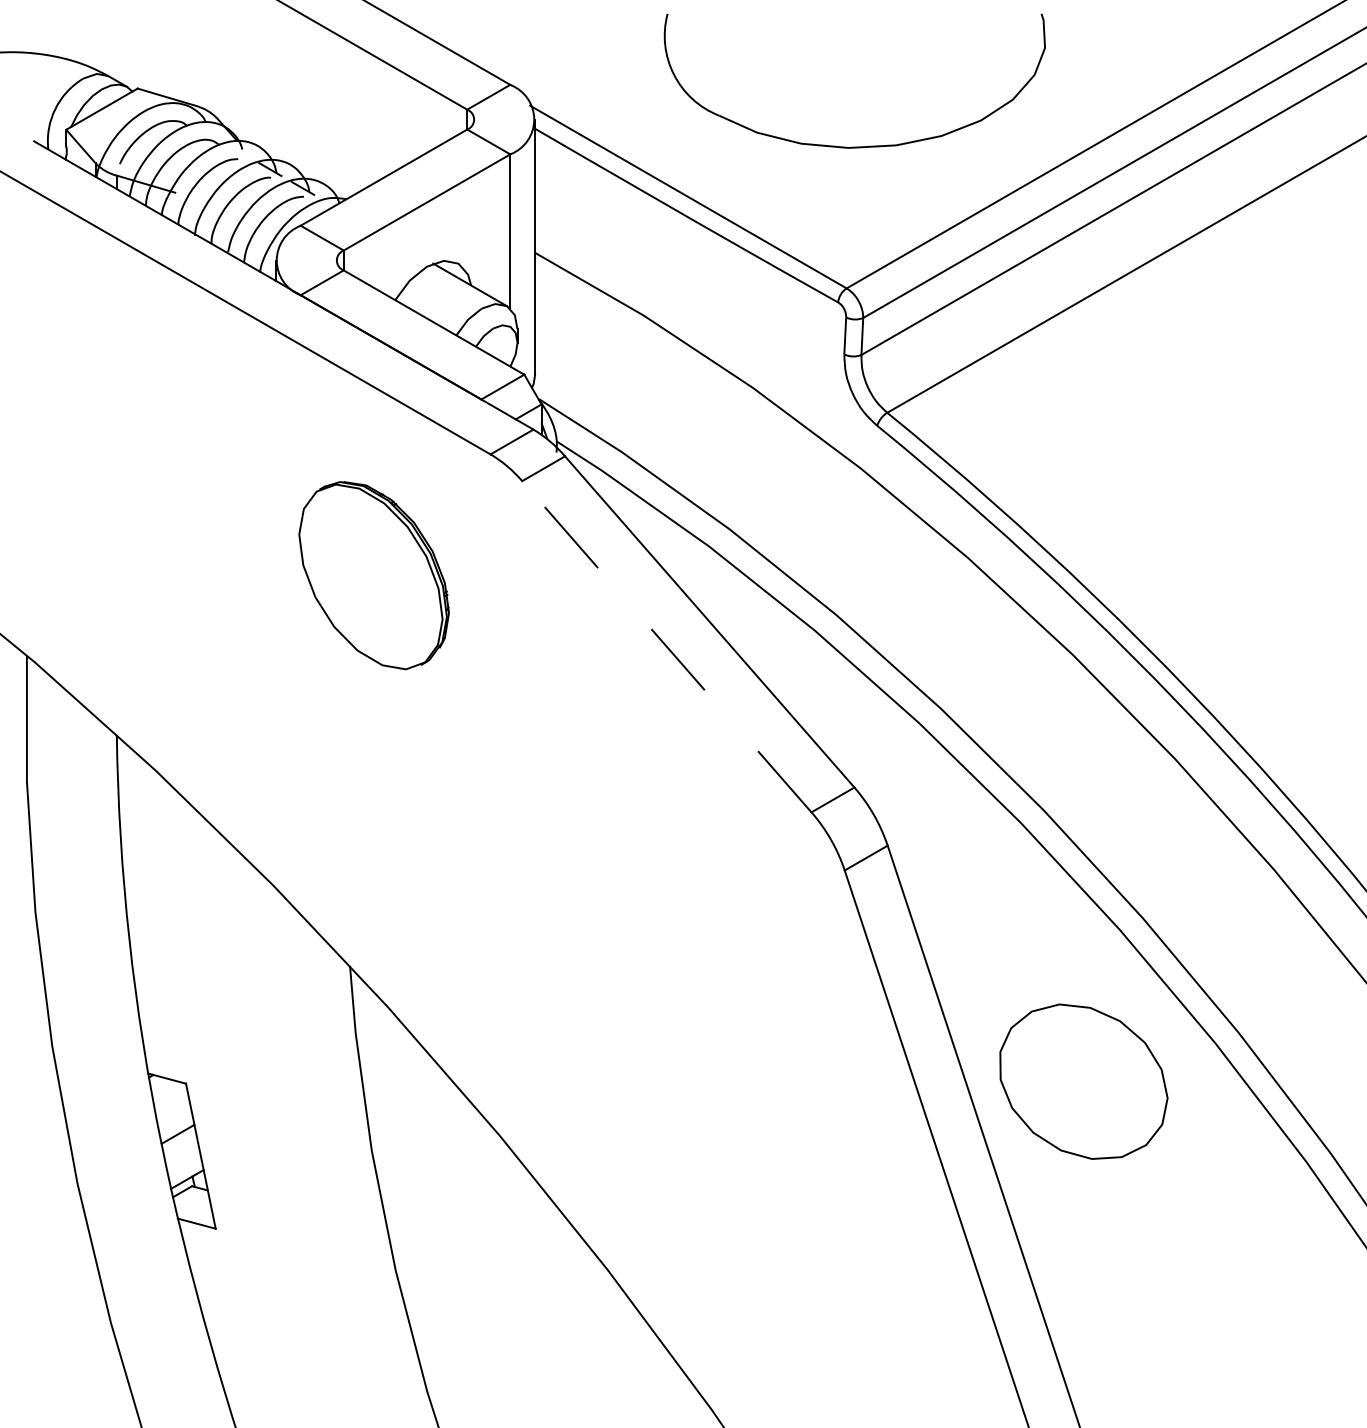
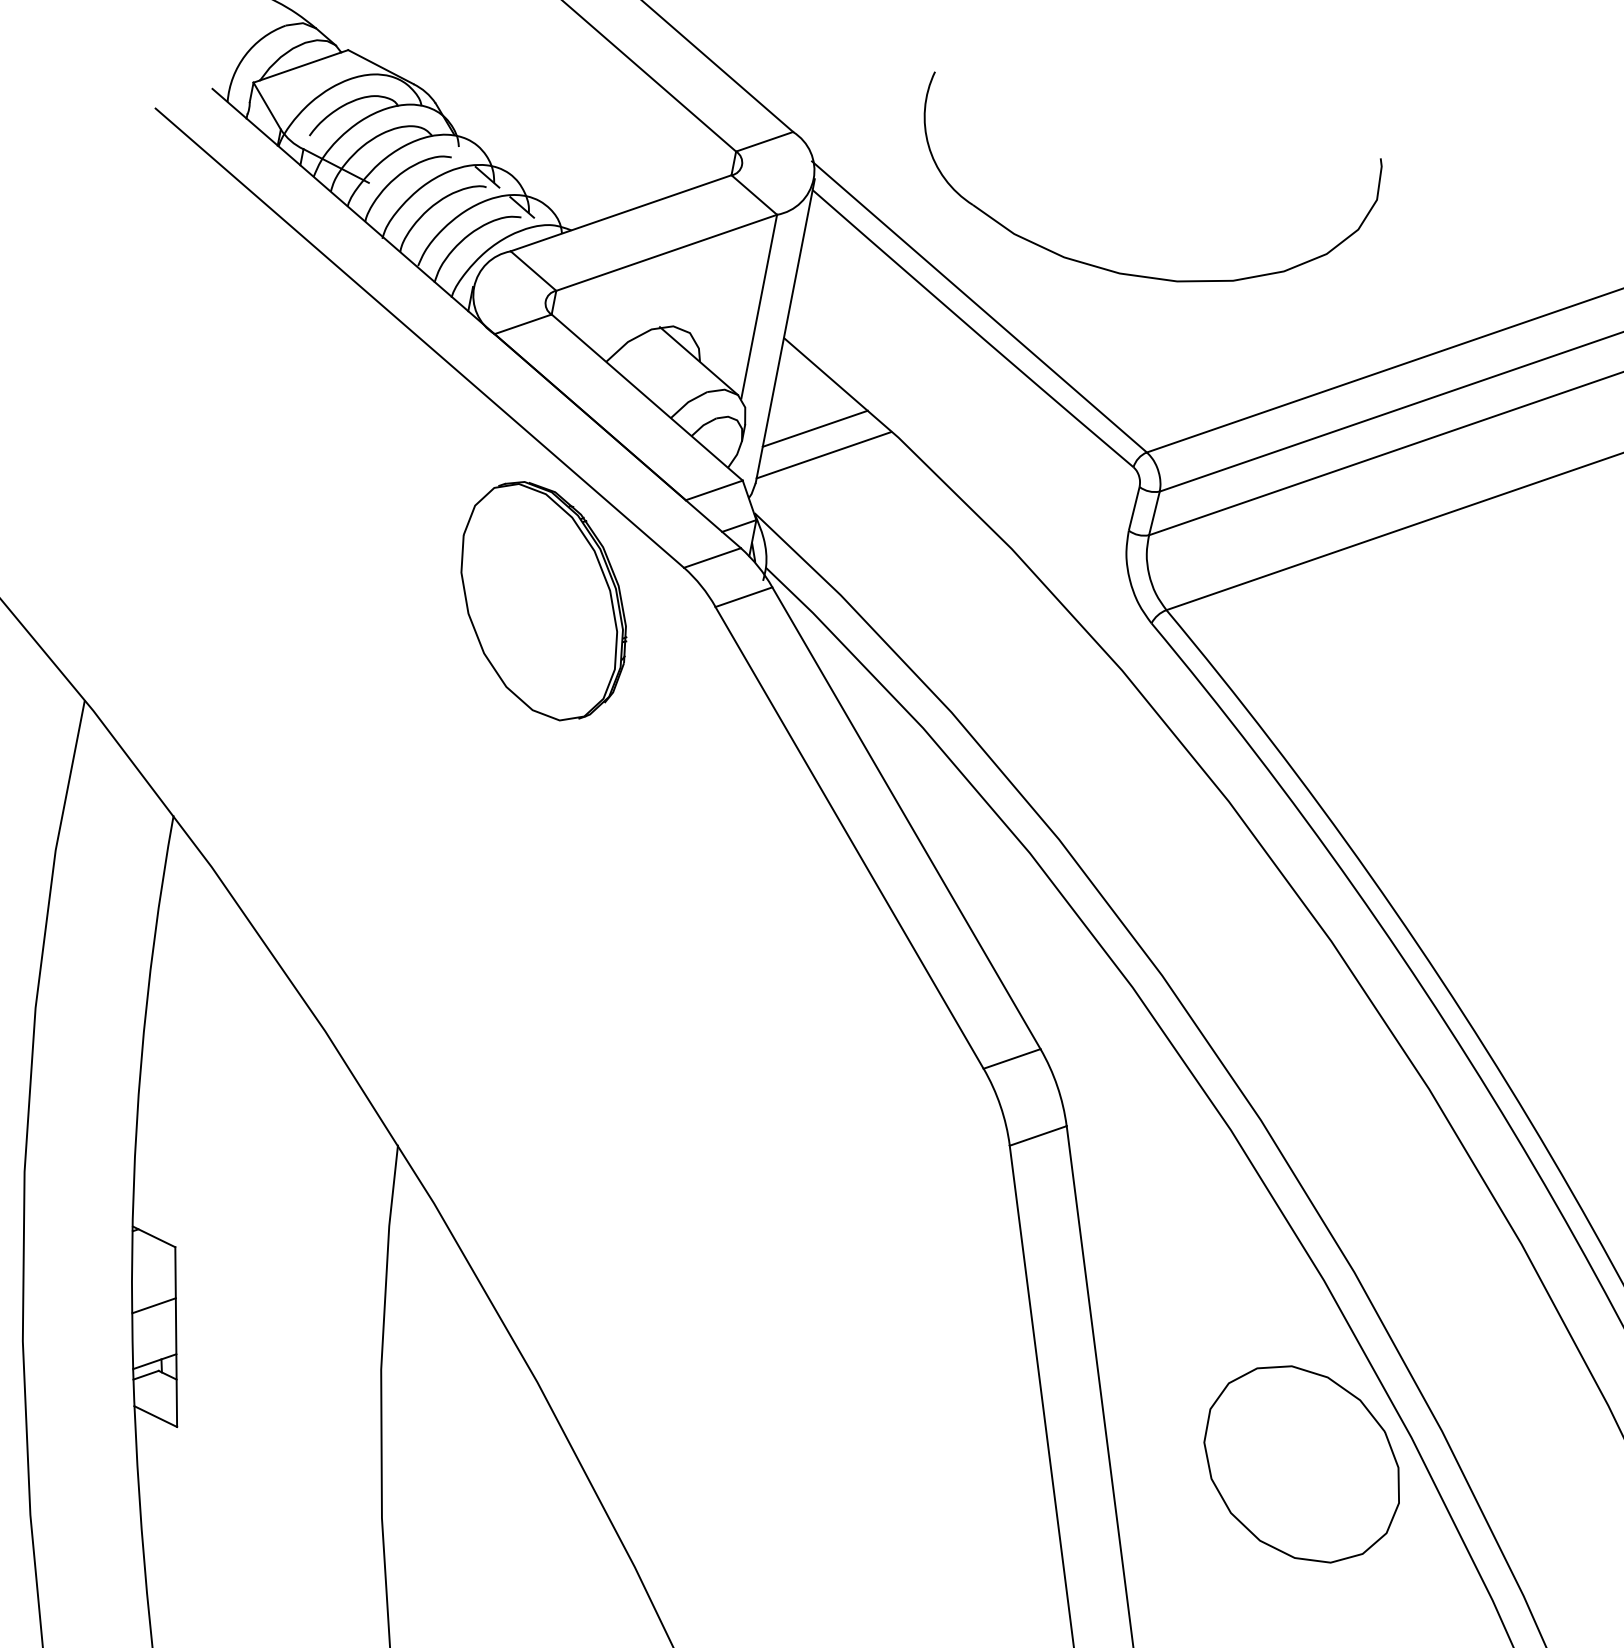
part: (854, 146) -> (1127, 273), moved
line: (574, 321) -> (814, 428), added
line: (585, 341) -> (823, 455), added
part: (373, 575) -> (542, 601), moved
line: (666, 646) -> (849, 837), dashed -> solid
part: (1083, 1081) -> (1302, 1463), moved

